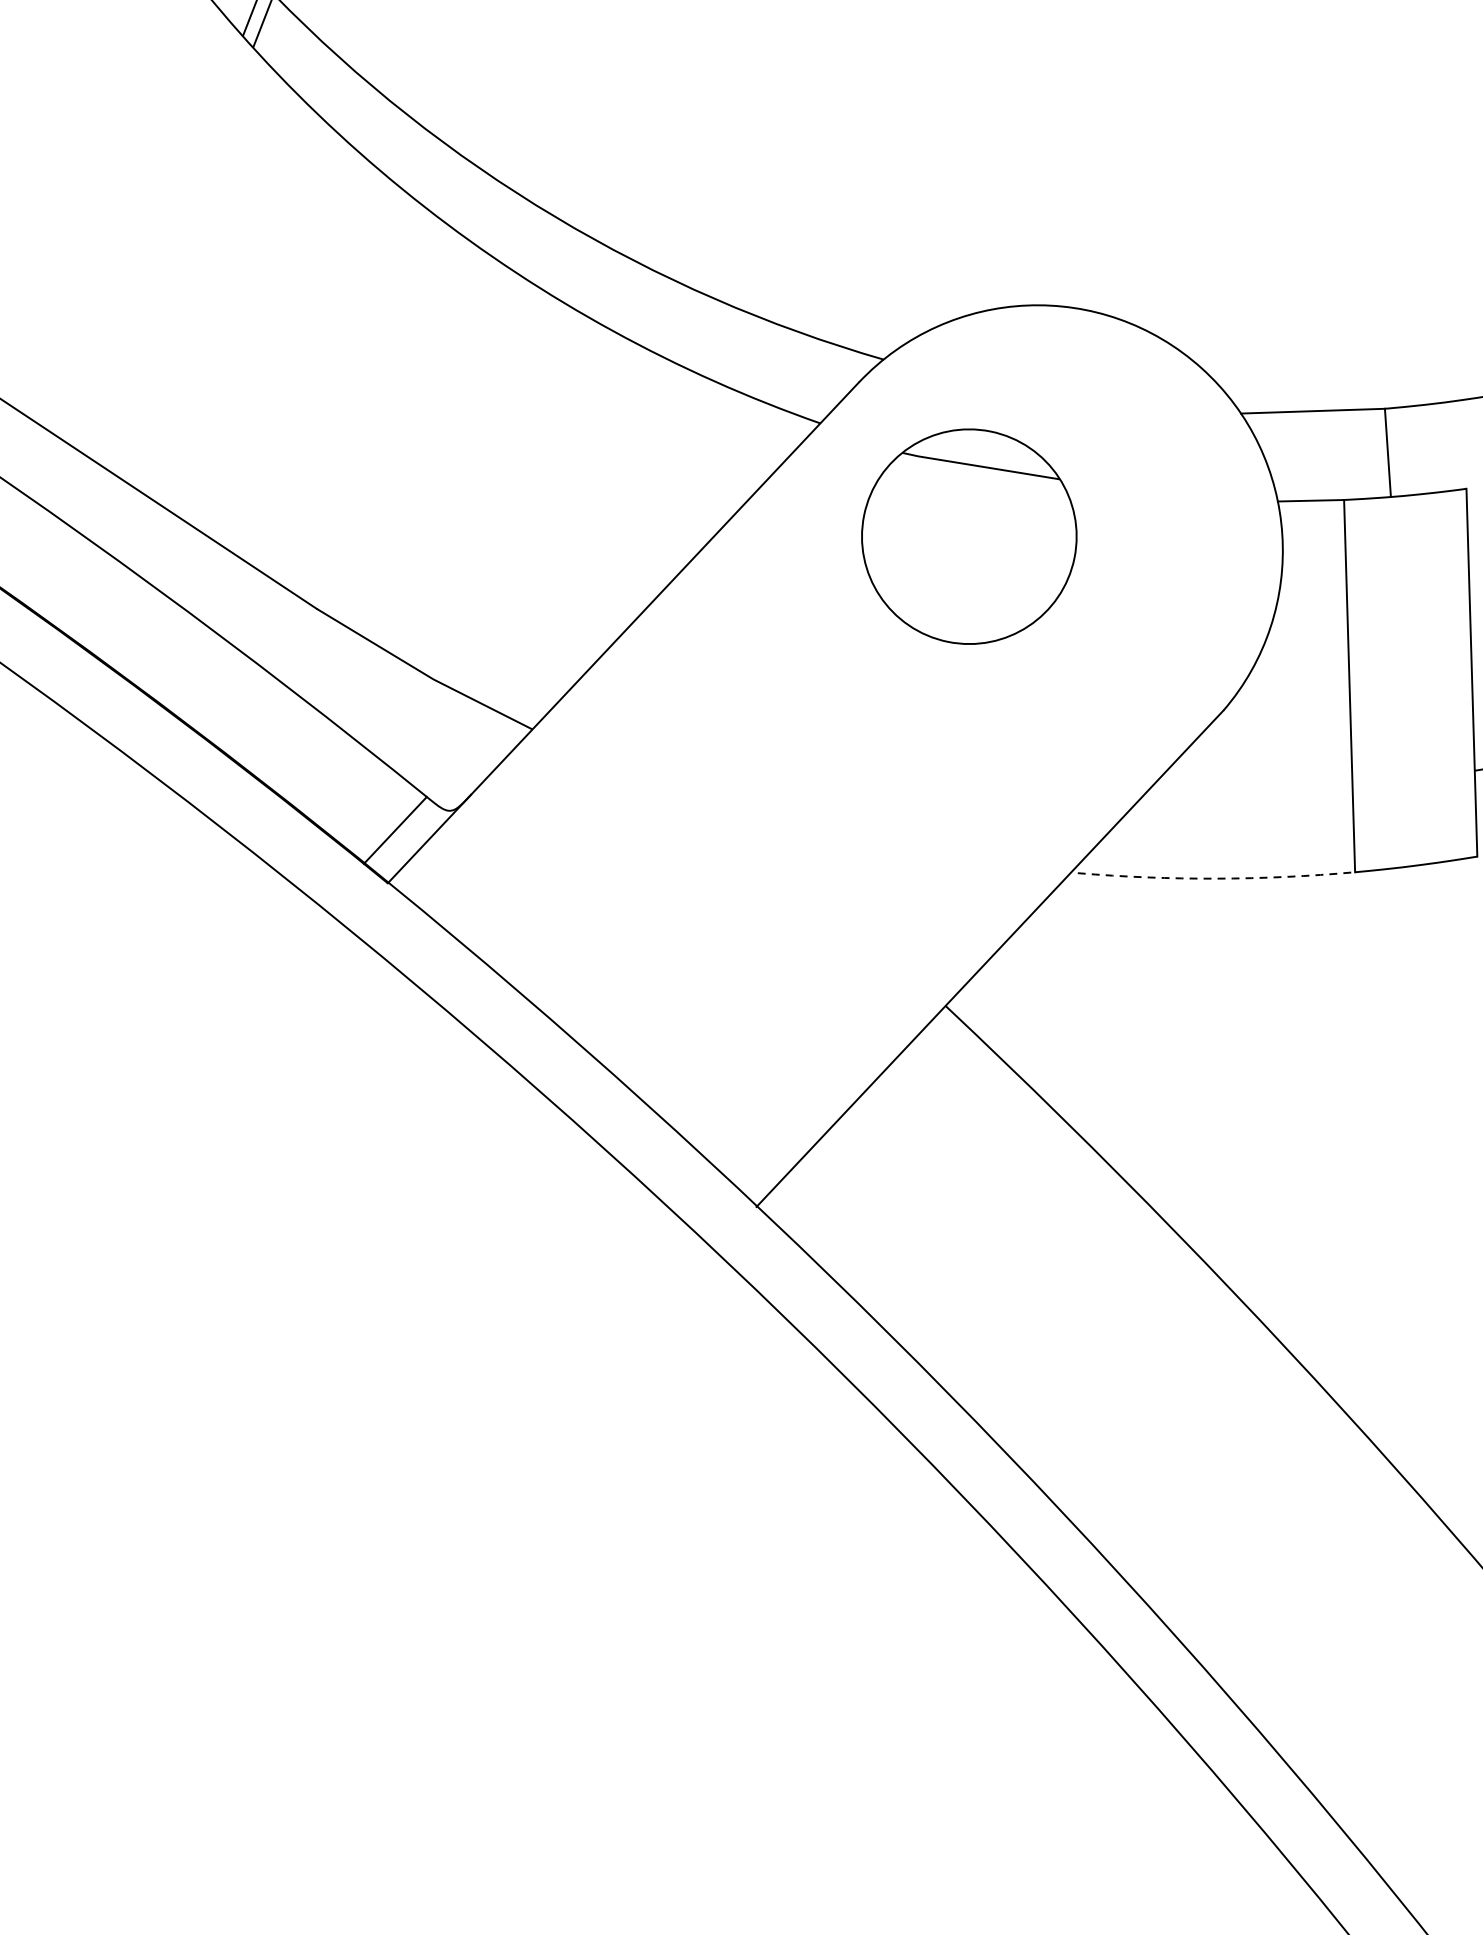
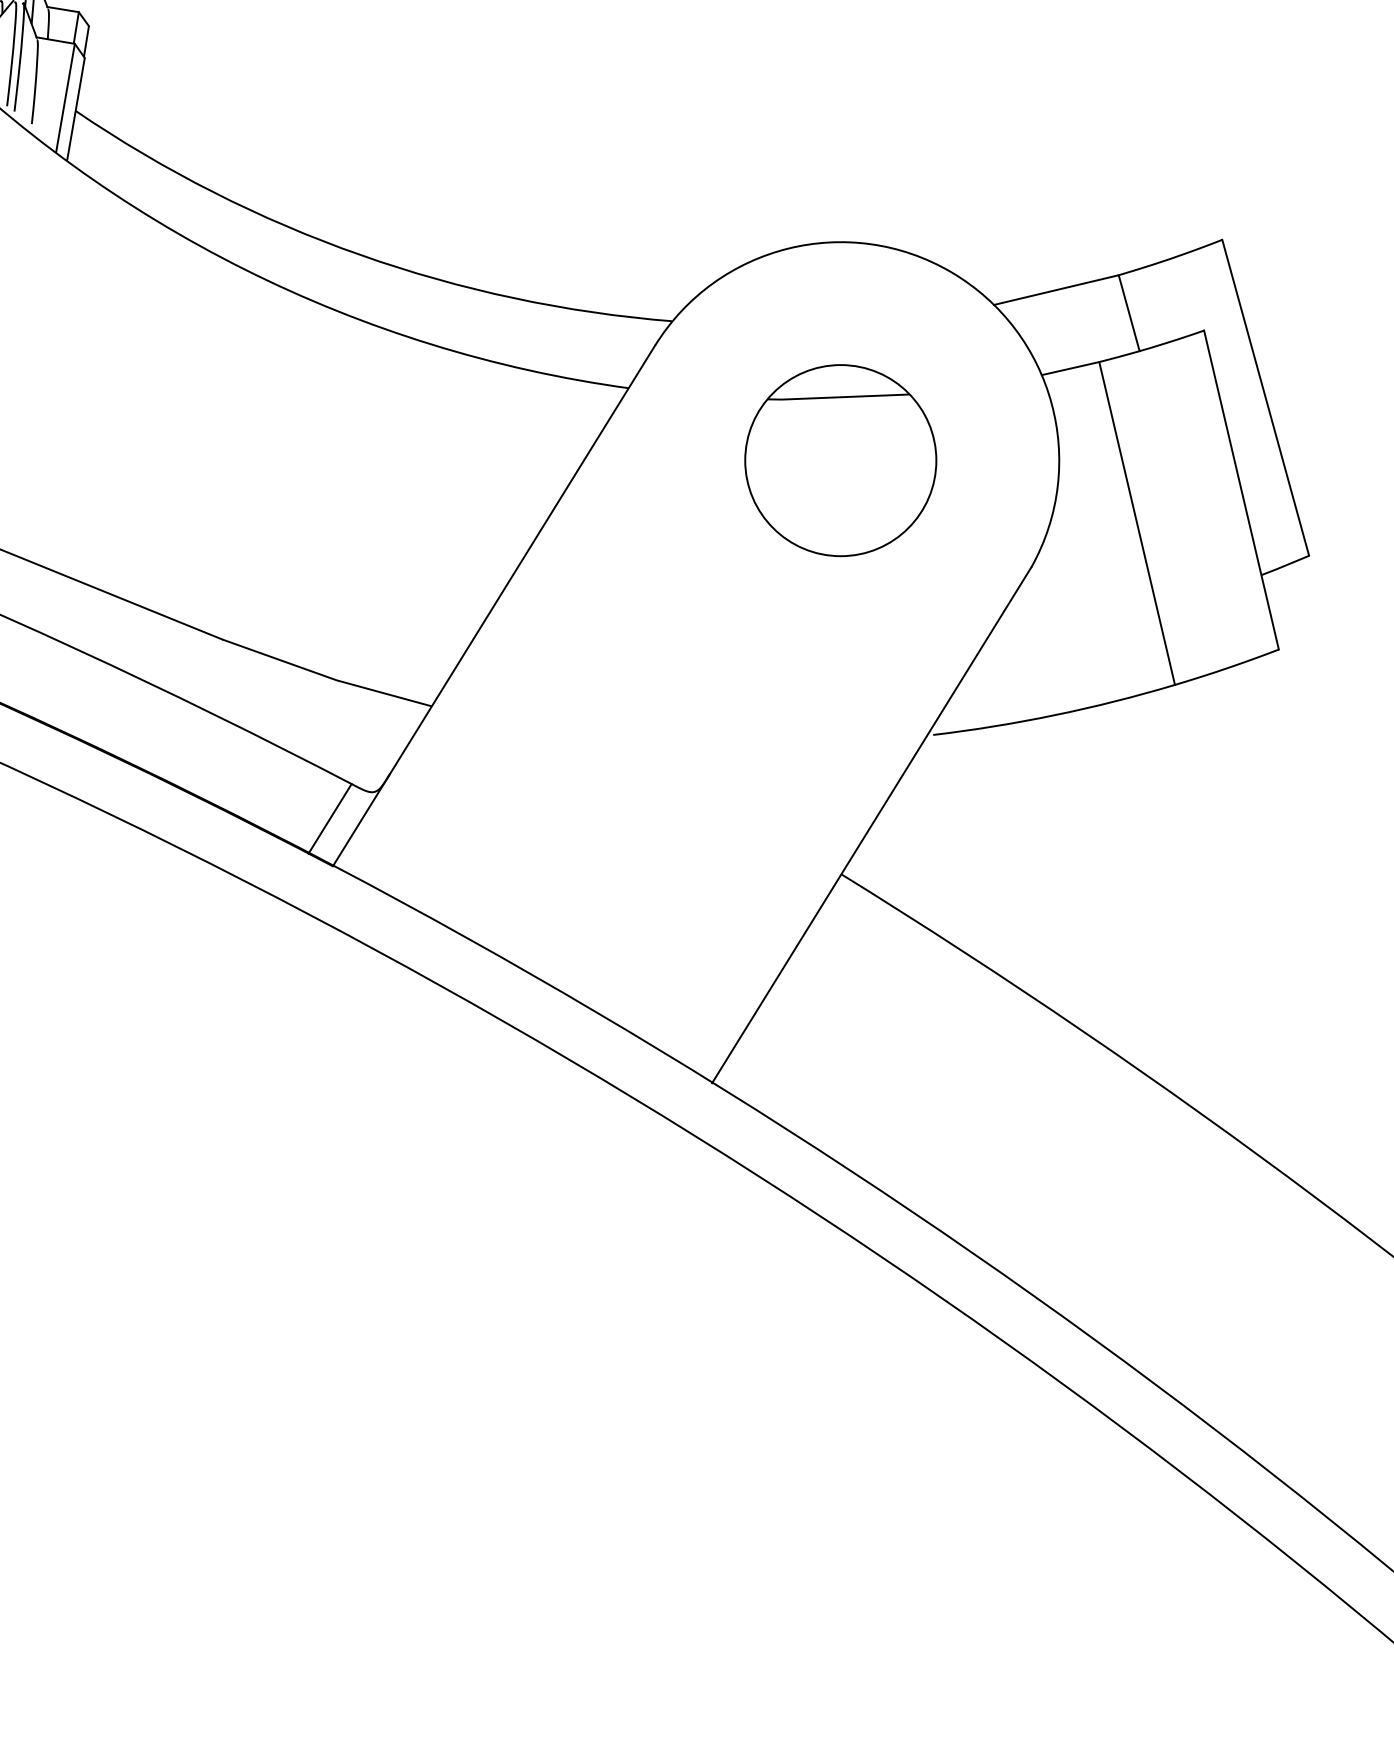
part: (969, 536) -> (840, 460), moved
arc: (1216, 879) -> (1055, 715), dashed -> solid

